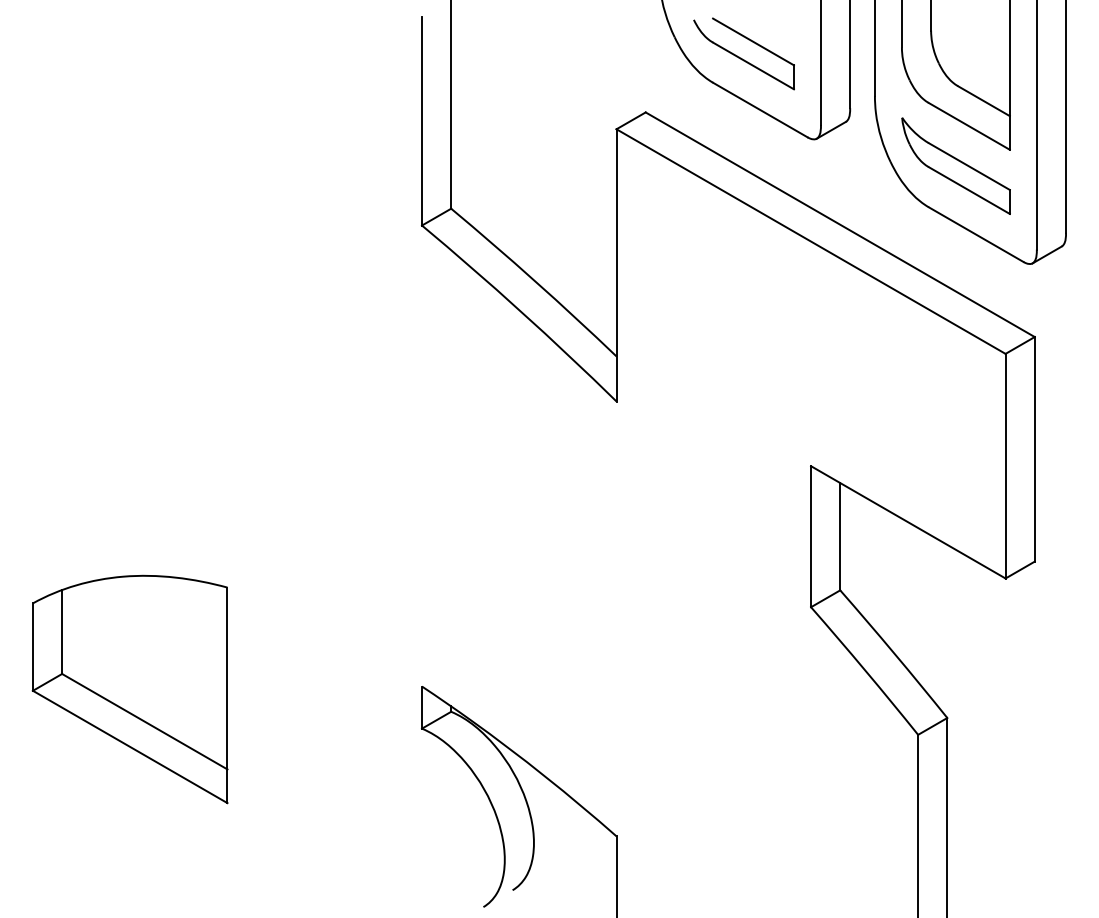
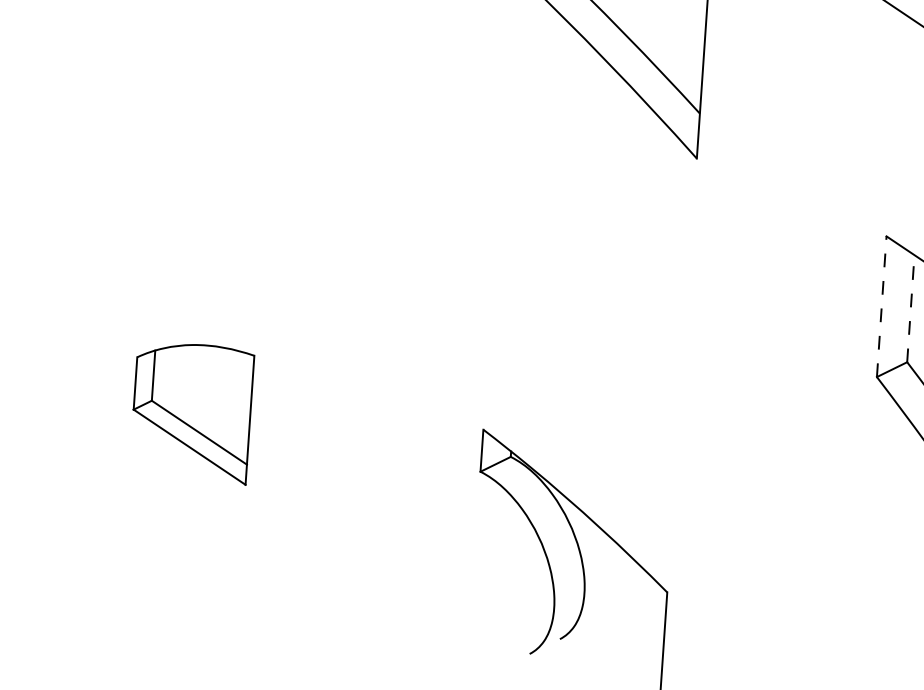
line: (811, 536) -> (882, 306), solid -> dashed
line: (840, 536) -> (911, 308), solid -> dashed
part: (129, 689) -> (191, 412), size x0.6

